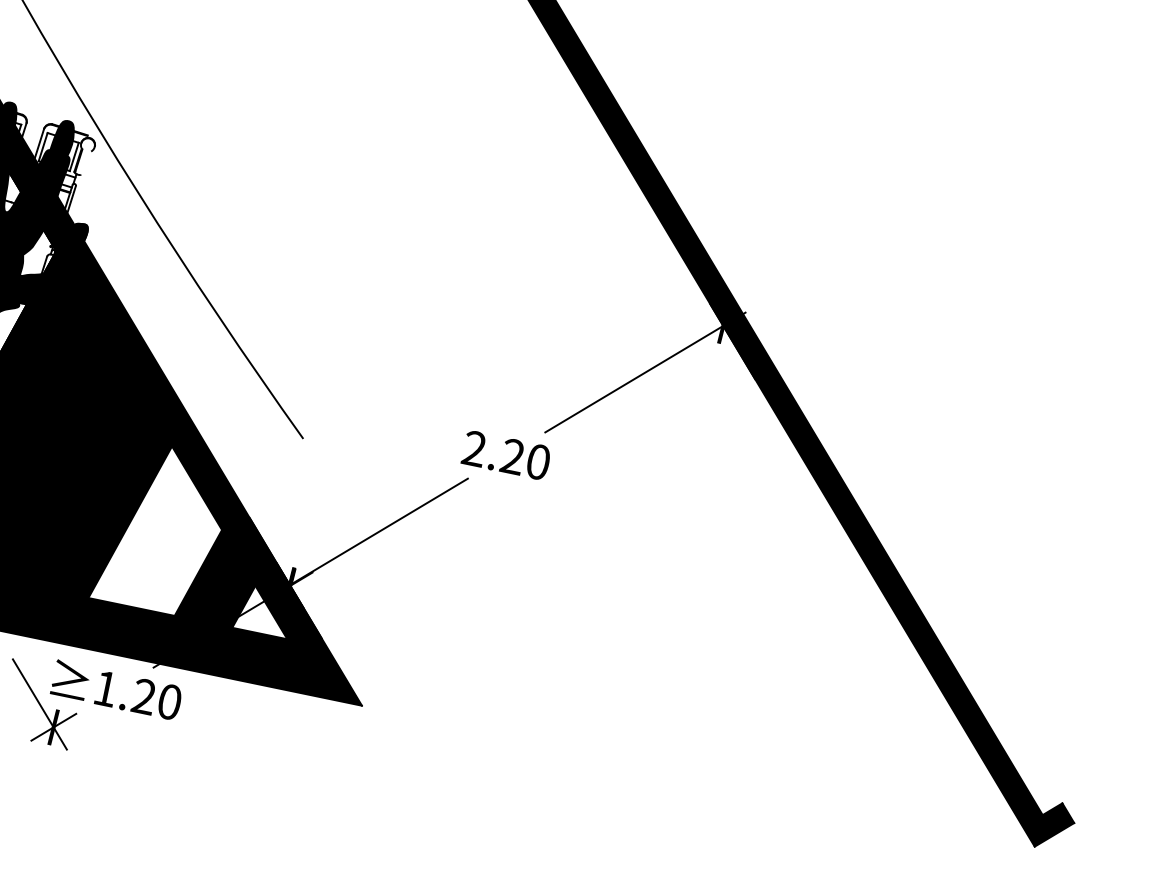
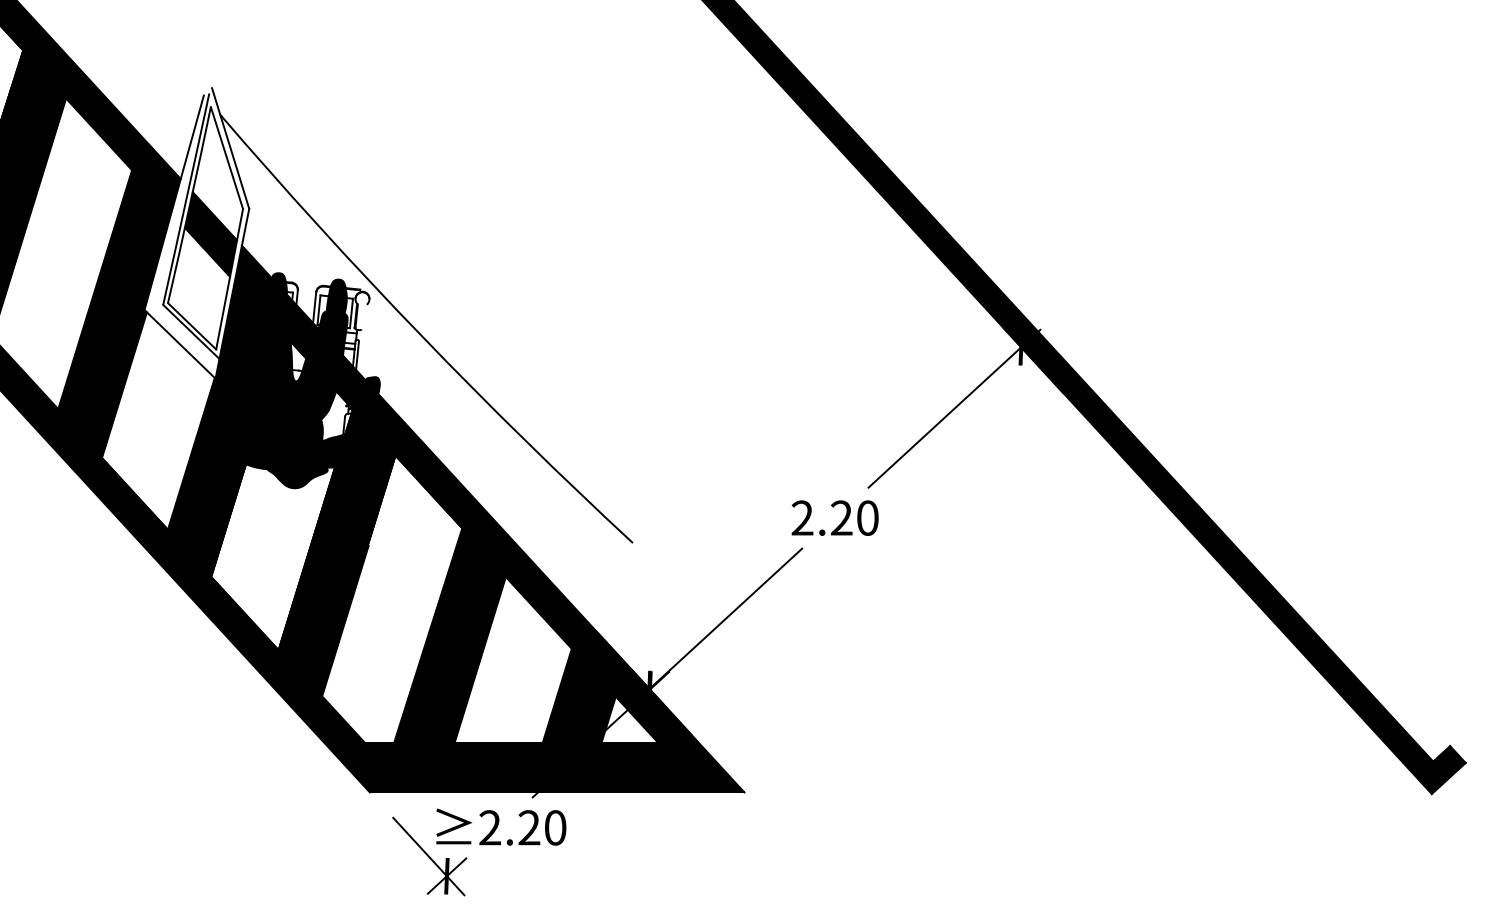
text: (105, 688) -> (489, 827), 1.20 -> 2.20

